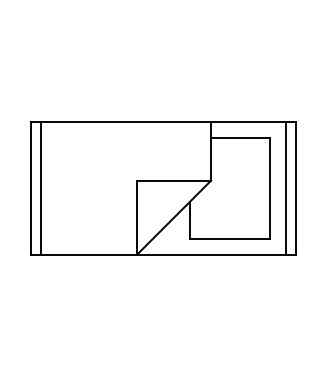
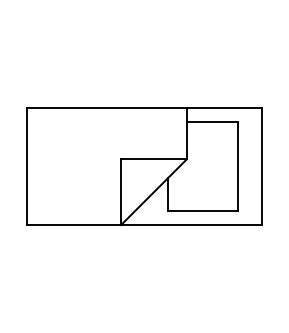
line: (41, 188) -> (36, 166), removed
line: (285, 188) -> (252, 166), removed

